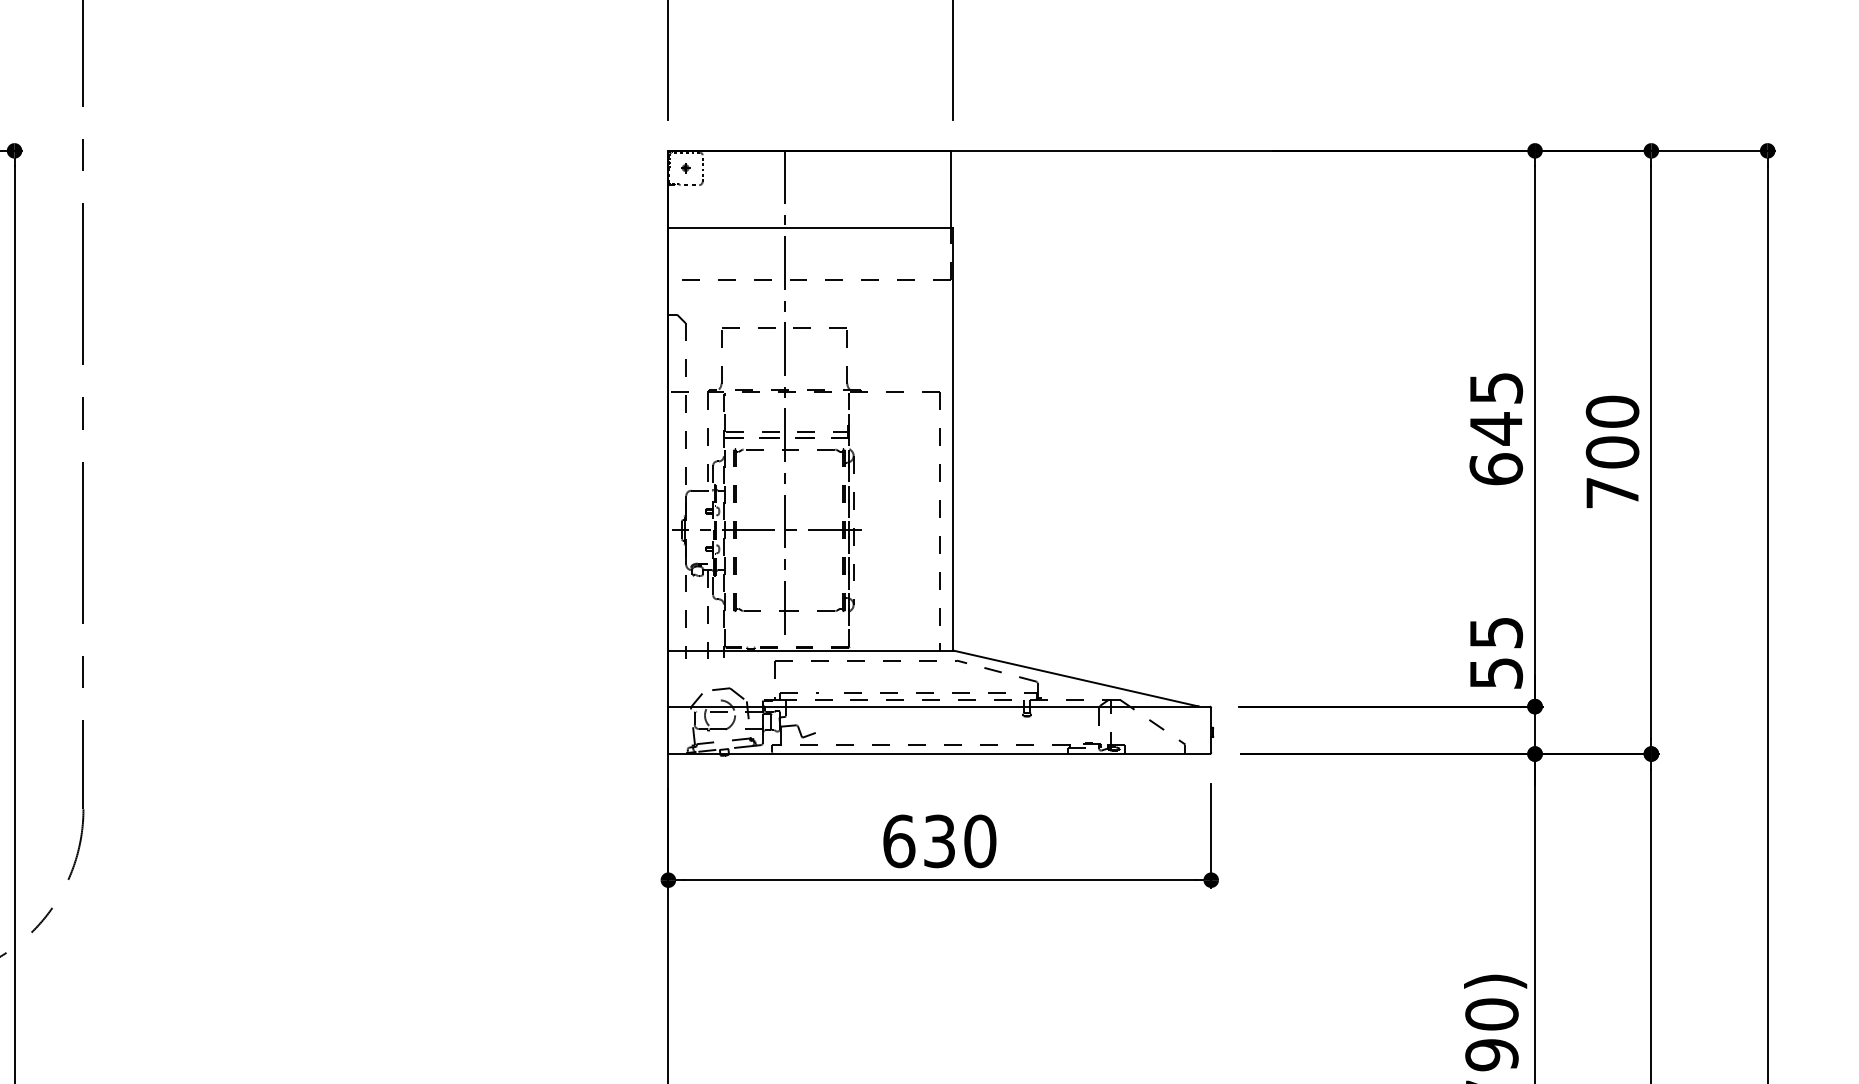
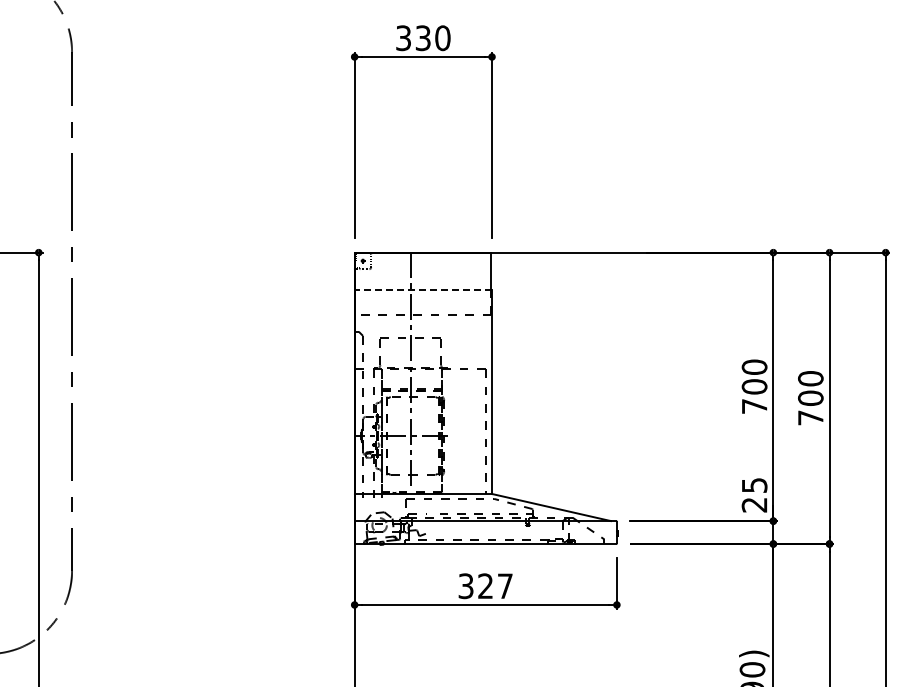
line: (810, 229) -> (423, 290), solid -> dashed
text: (1496, 427) -> (754, 386), 645 -> 700
text: (1496, 674) -> (754, 505), 55 -> 25
text: (939, 841) -> (485, 586), 630 -> 327

